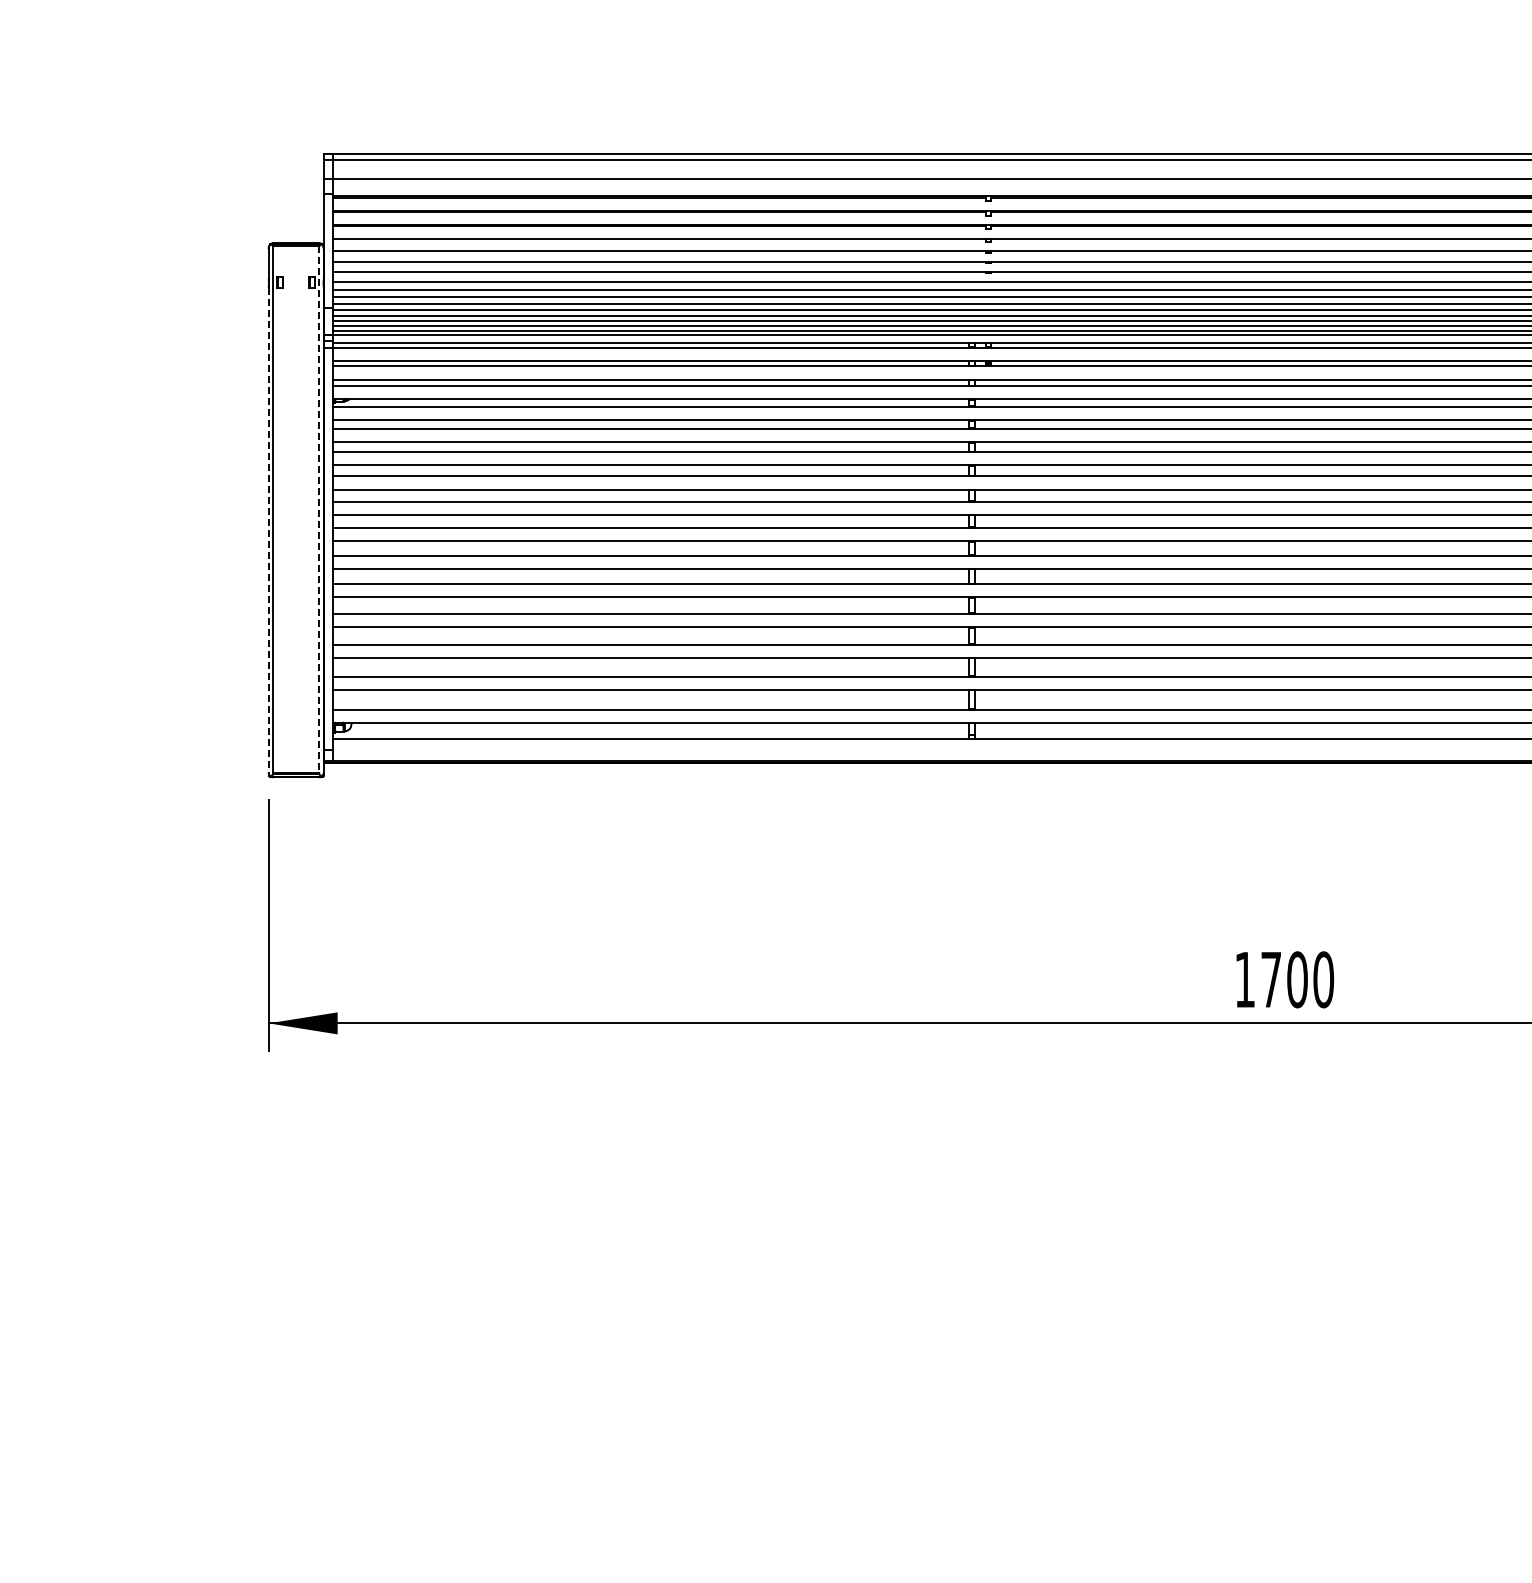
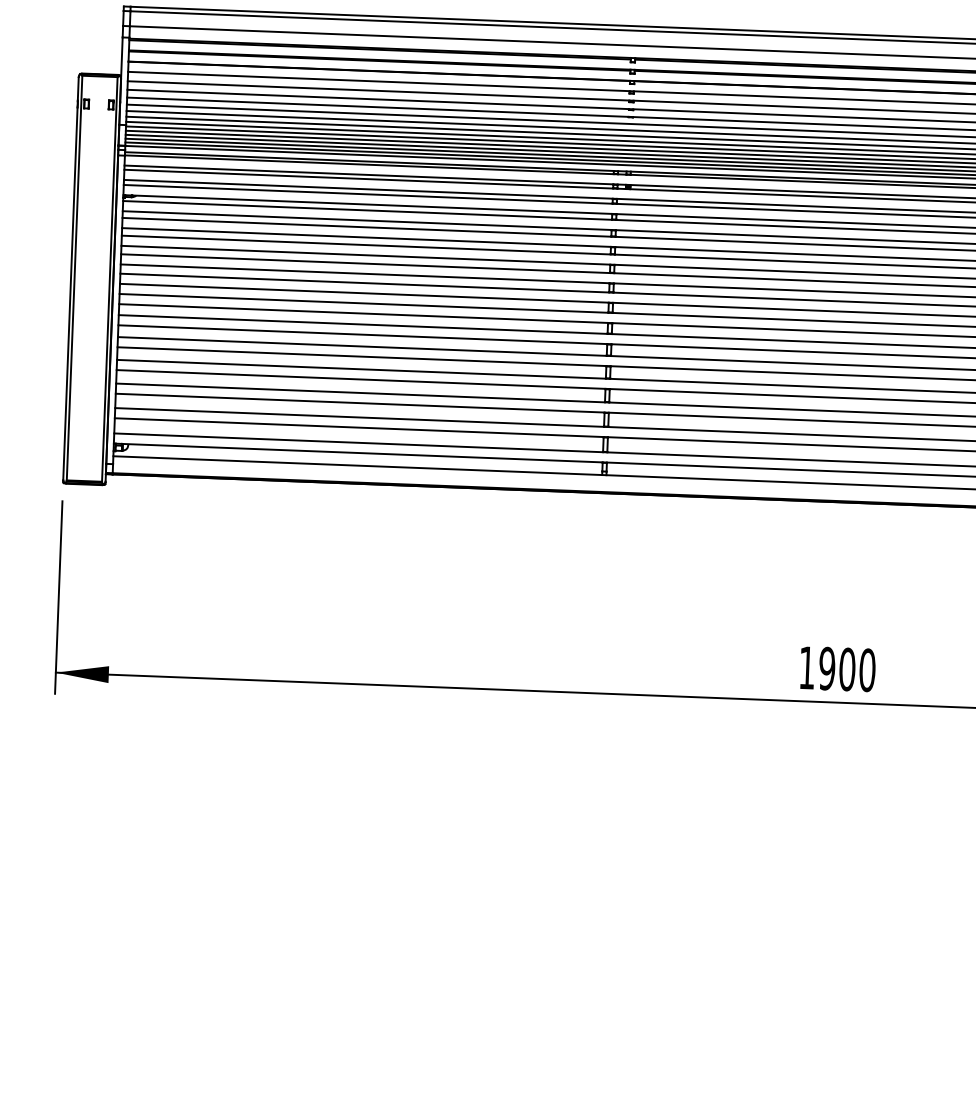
line: (319, 510) -> (110, 280), dashed -> solid
line: (268, 530) -> (70, 294), dashed -> solid
text: (1271, 979) -> (827, 668), 1700 -> 1900

